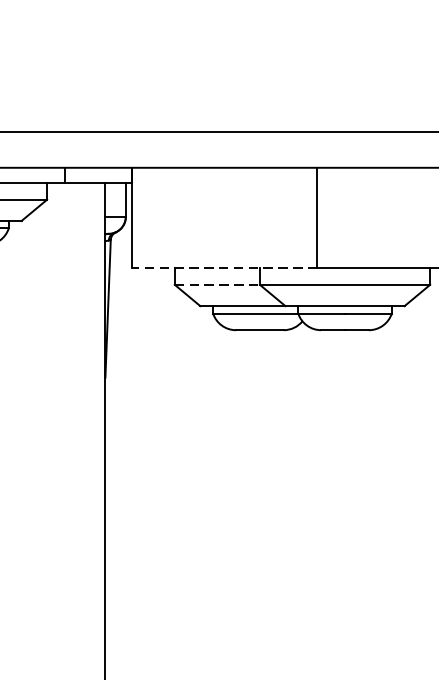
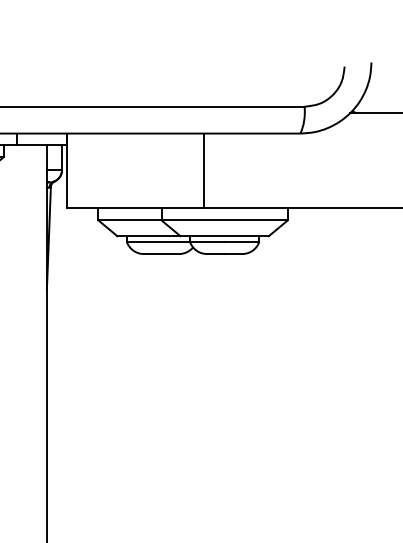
line: (224, 267) -> (135, 207), dashed -> solid
line: (216, 284) -> (129, 220), dashed -> solid

